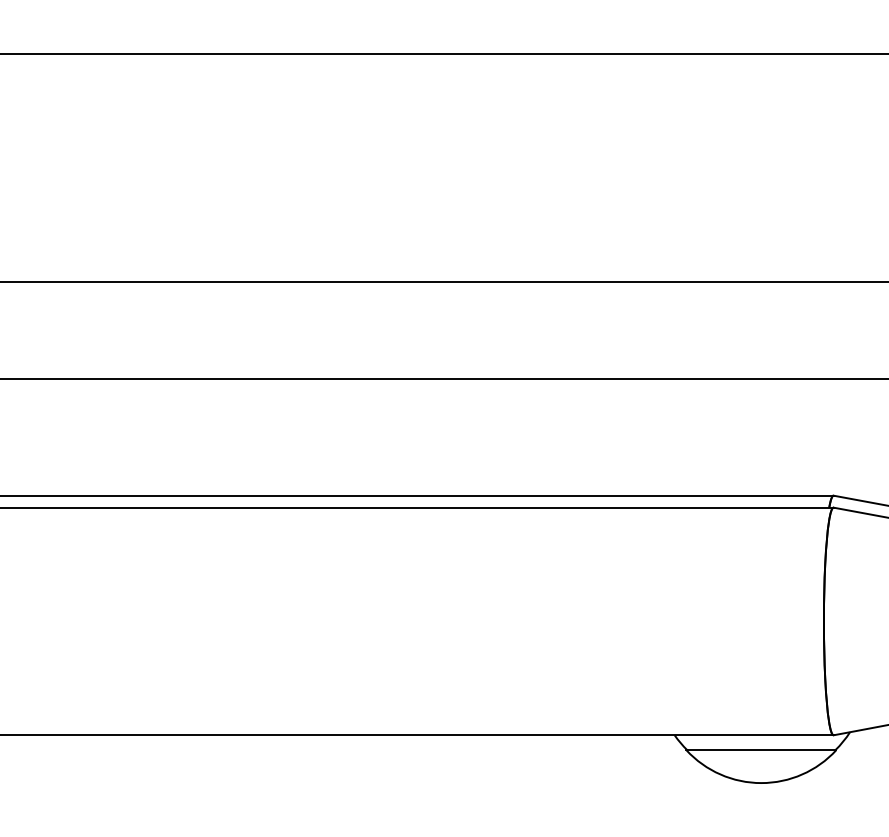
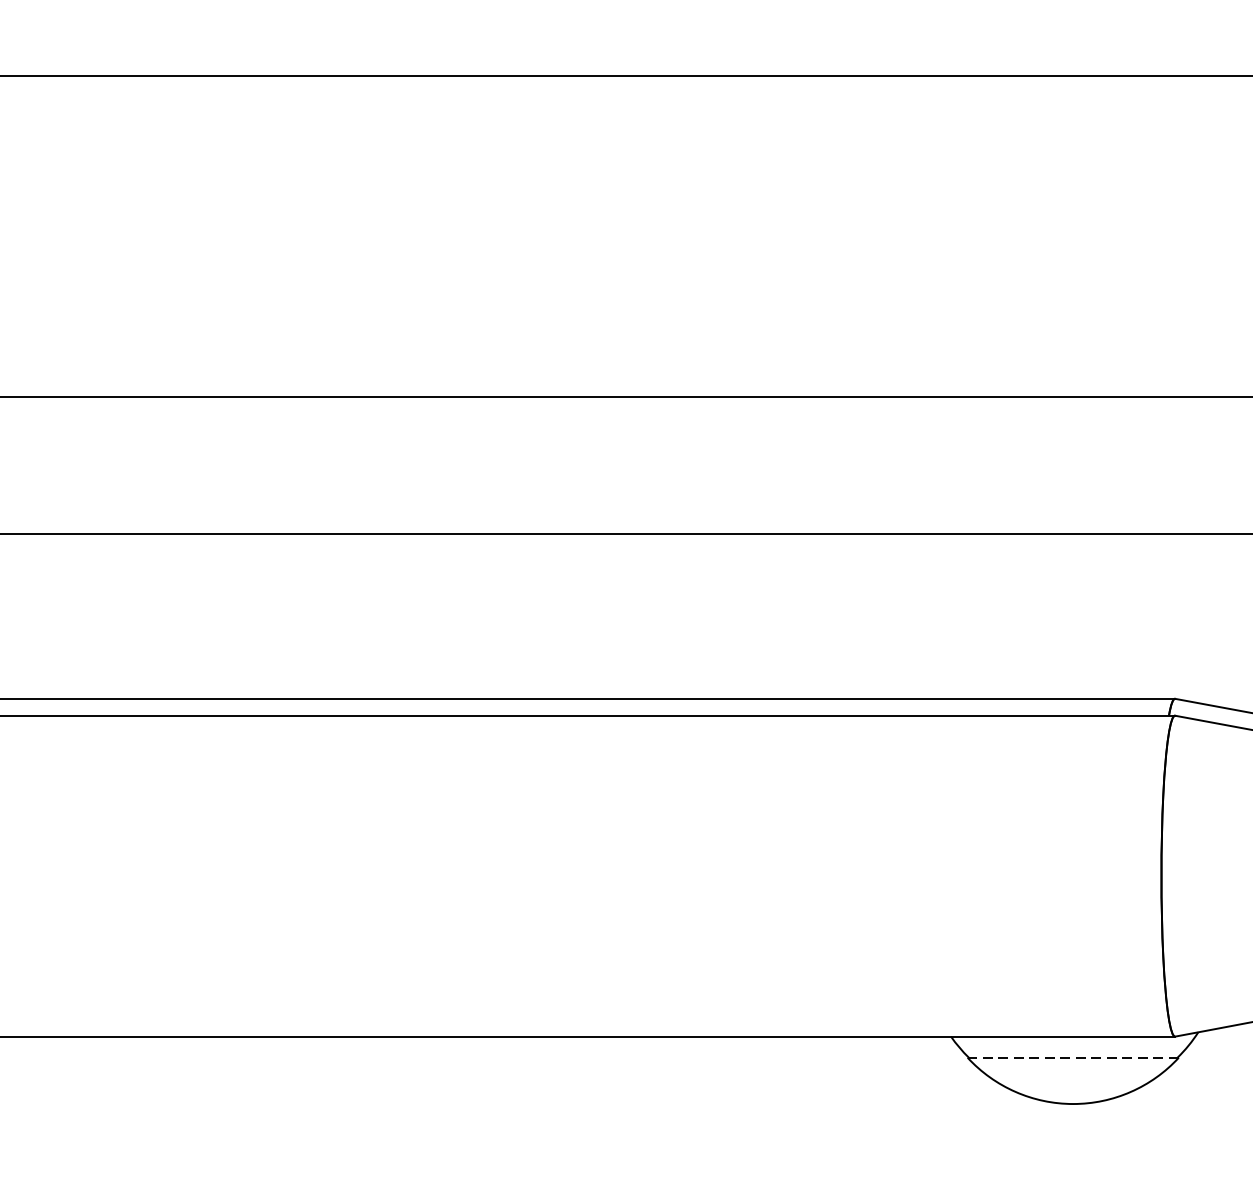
line: (761, 750) -> (1073, 1058), solid -> dashed

